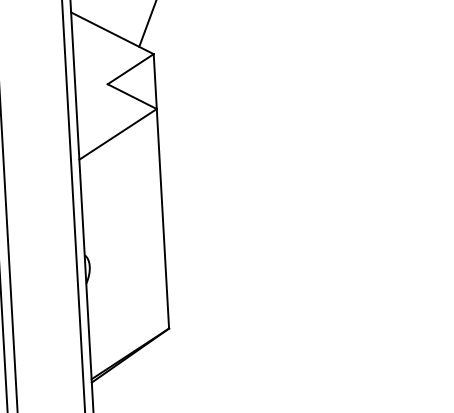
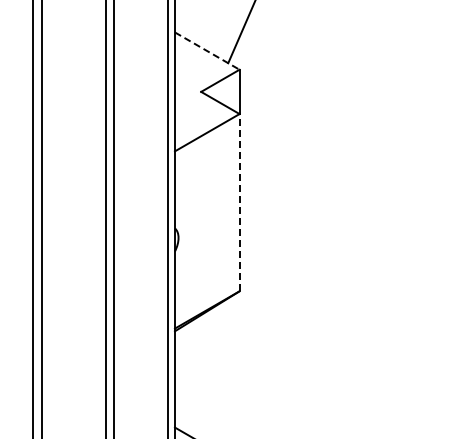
line: (112, 33) -> (207, 51), solid -> dashed
line: (162, 218) -> (239, 202), solid -> dashed

